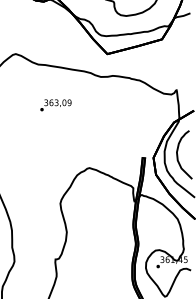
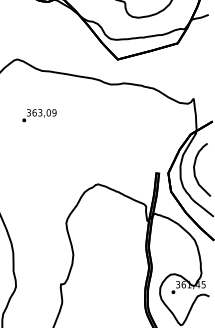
text: (55, 105) -> (39, 115), moved

